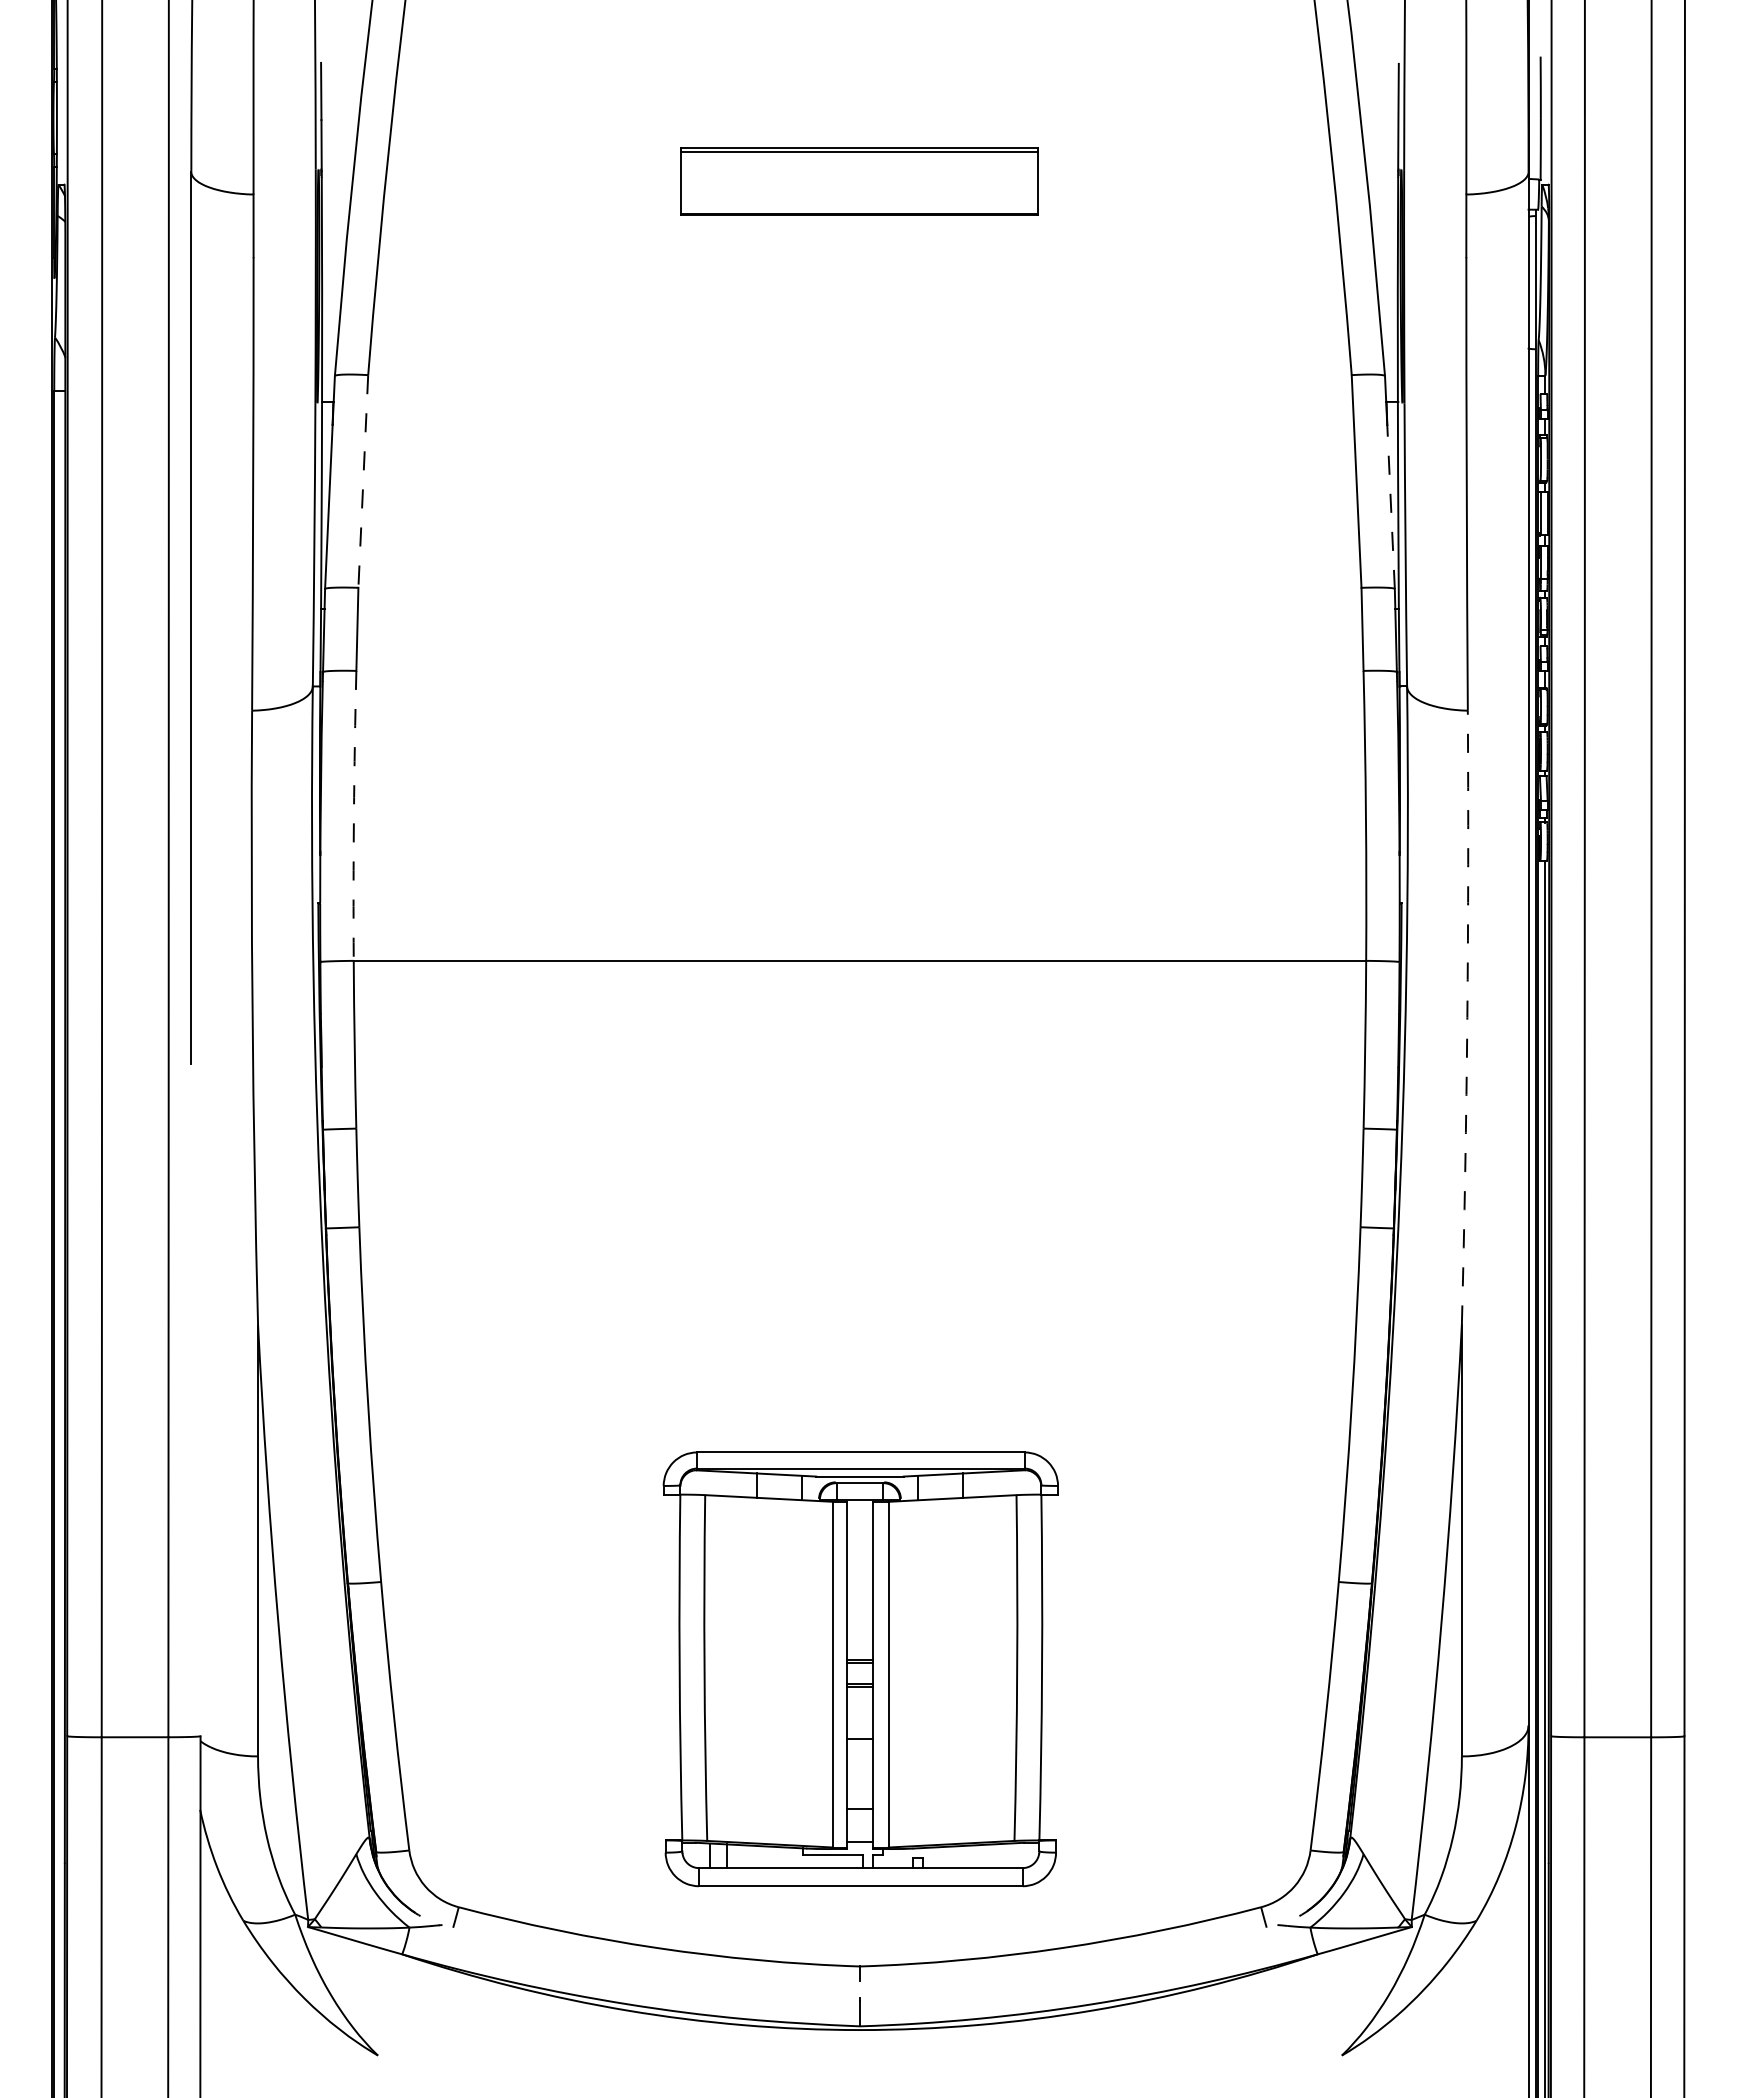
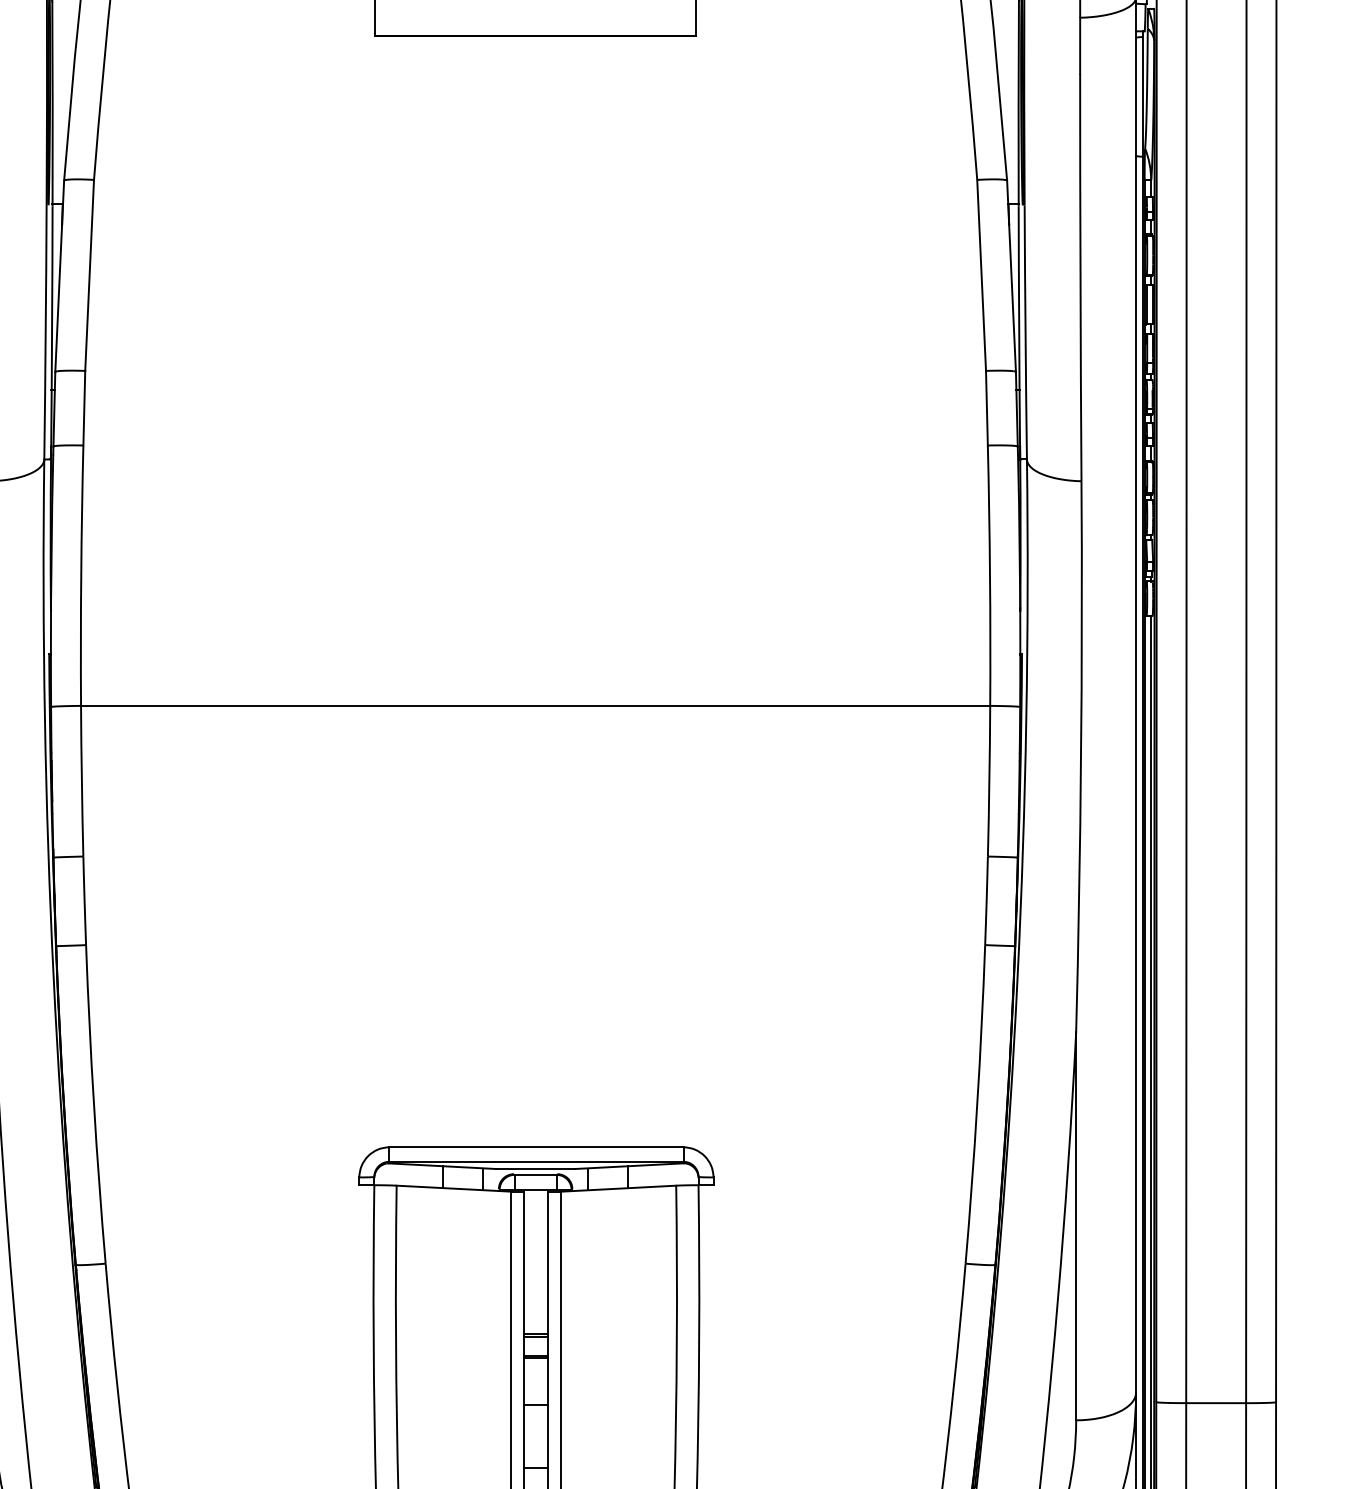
line: (363, 482) -> (89, 276), dashed -> solid
line: (1391, 506) -> (1012, 297), dashed -> solid
arc: (353, 815) -> (80, 575), dashed -> solid
arc: (1467, 1017) -> (1081, 756), dashed -> solid

